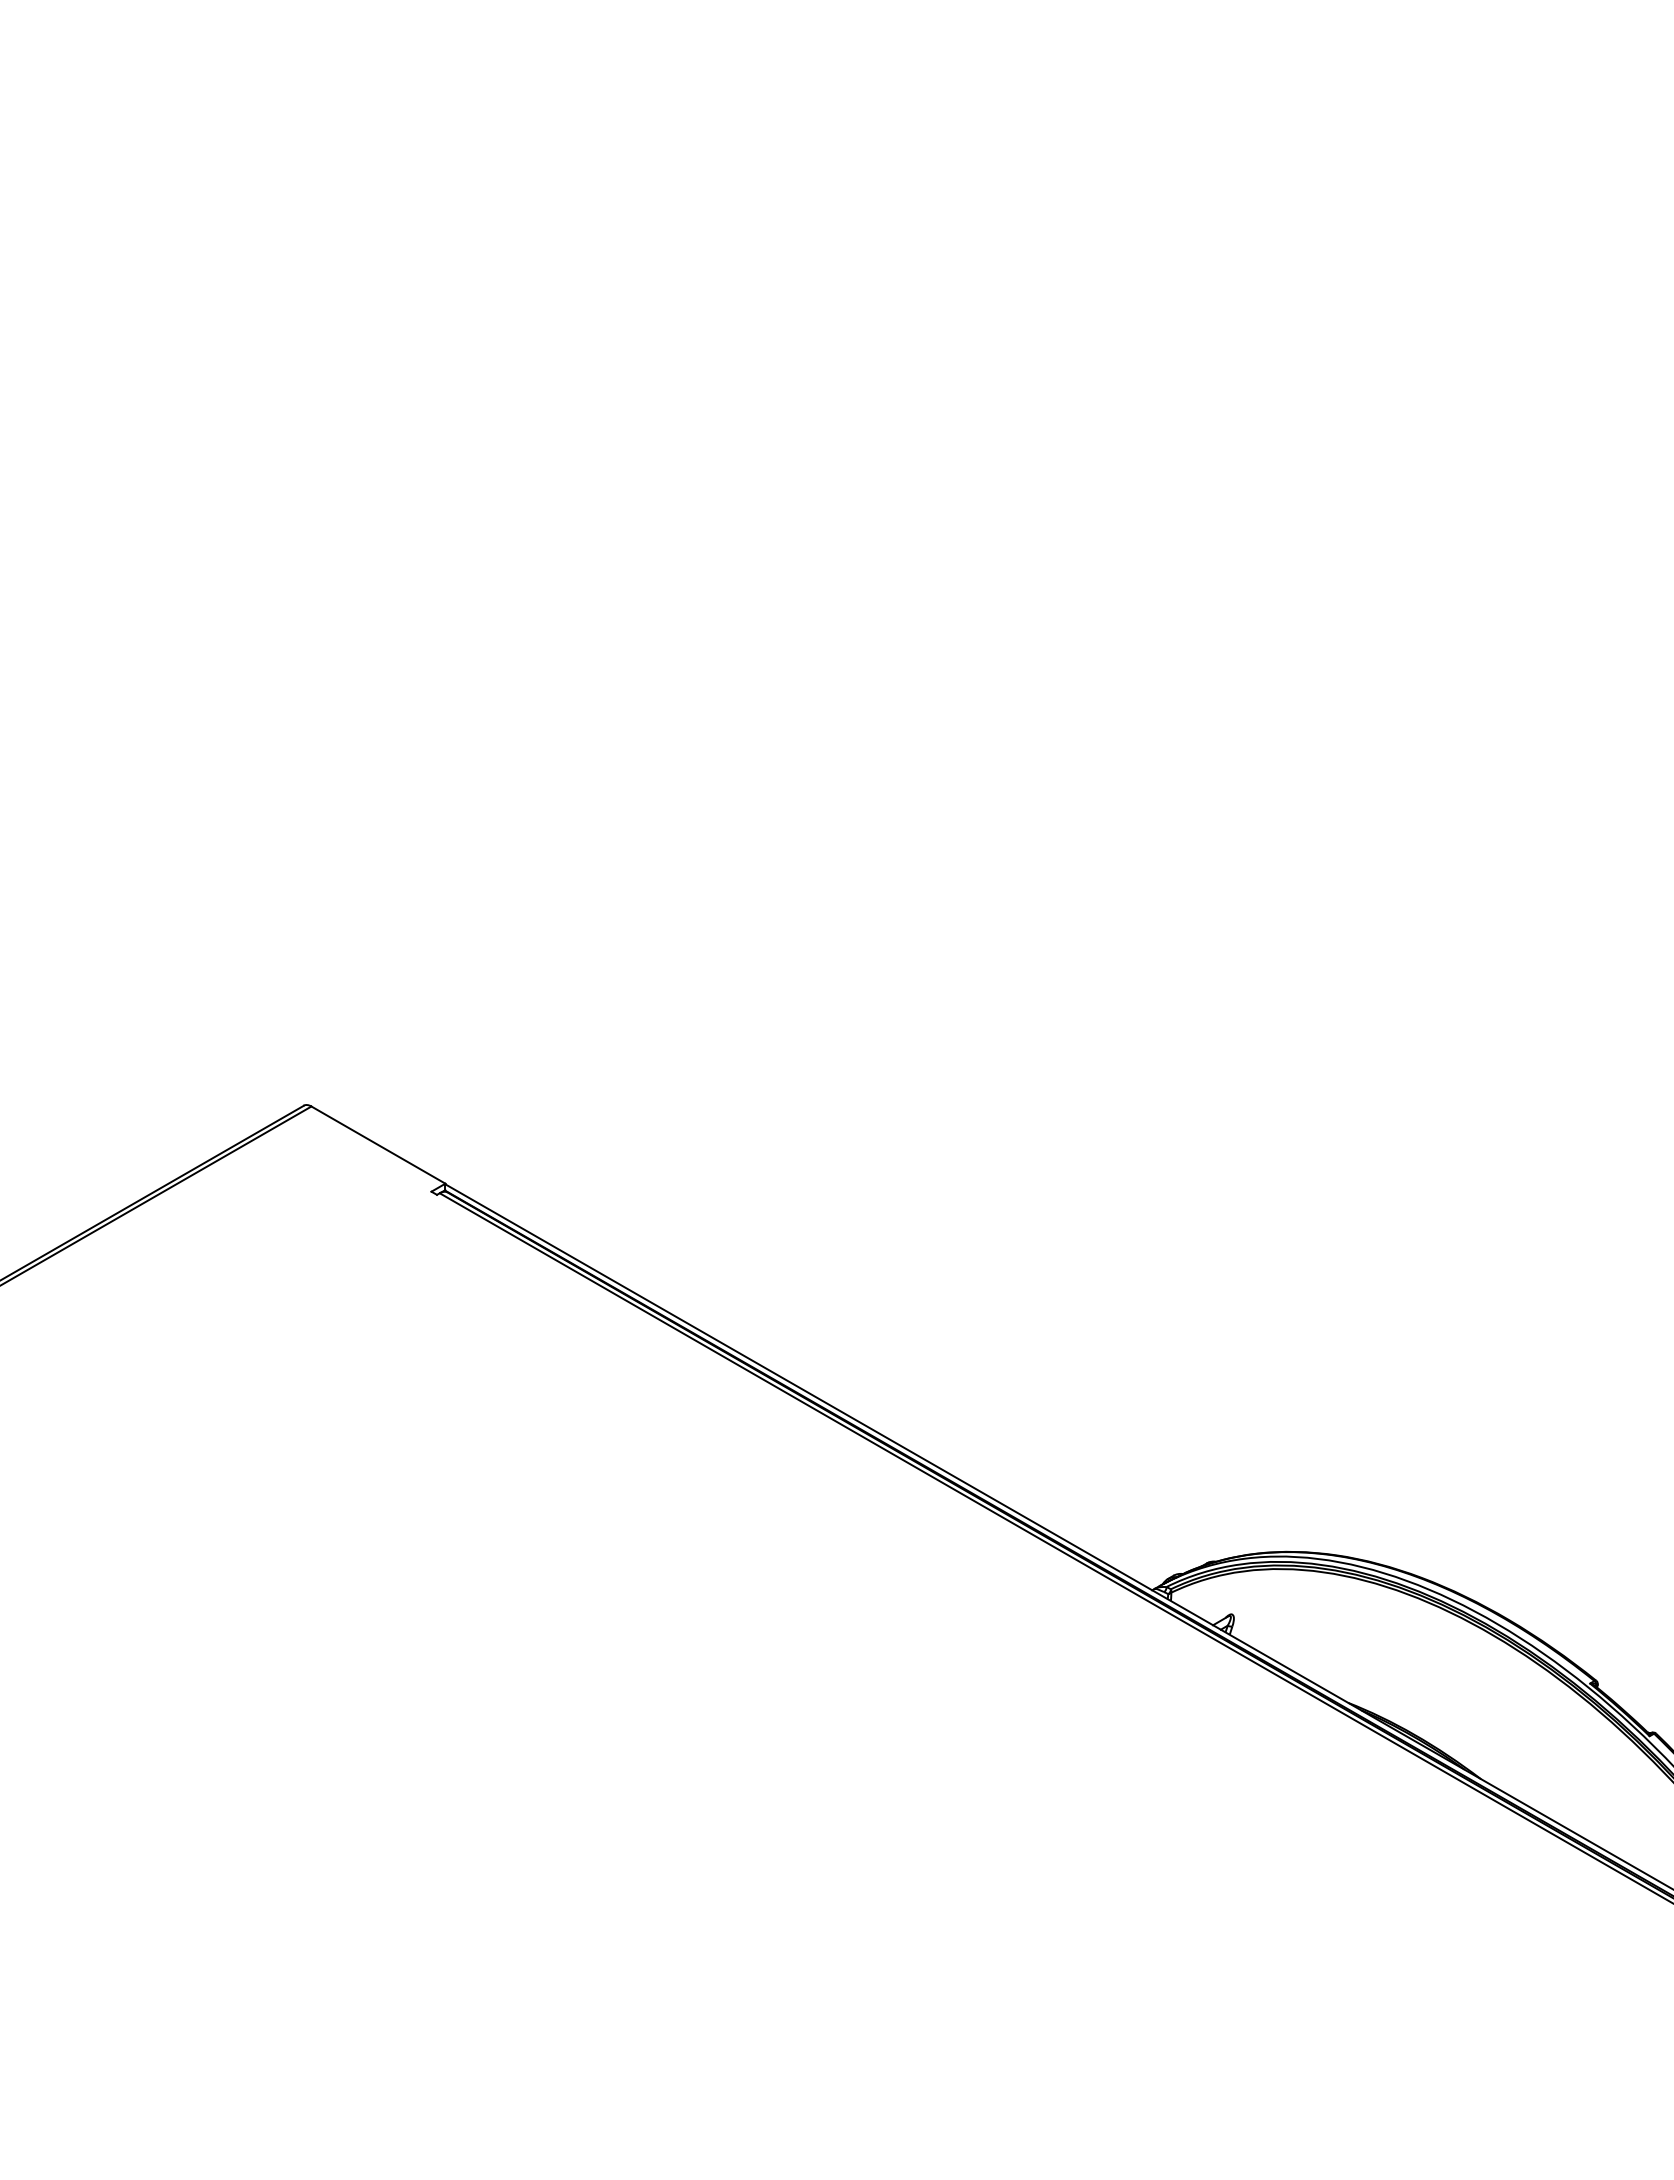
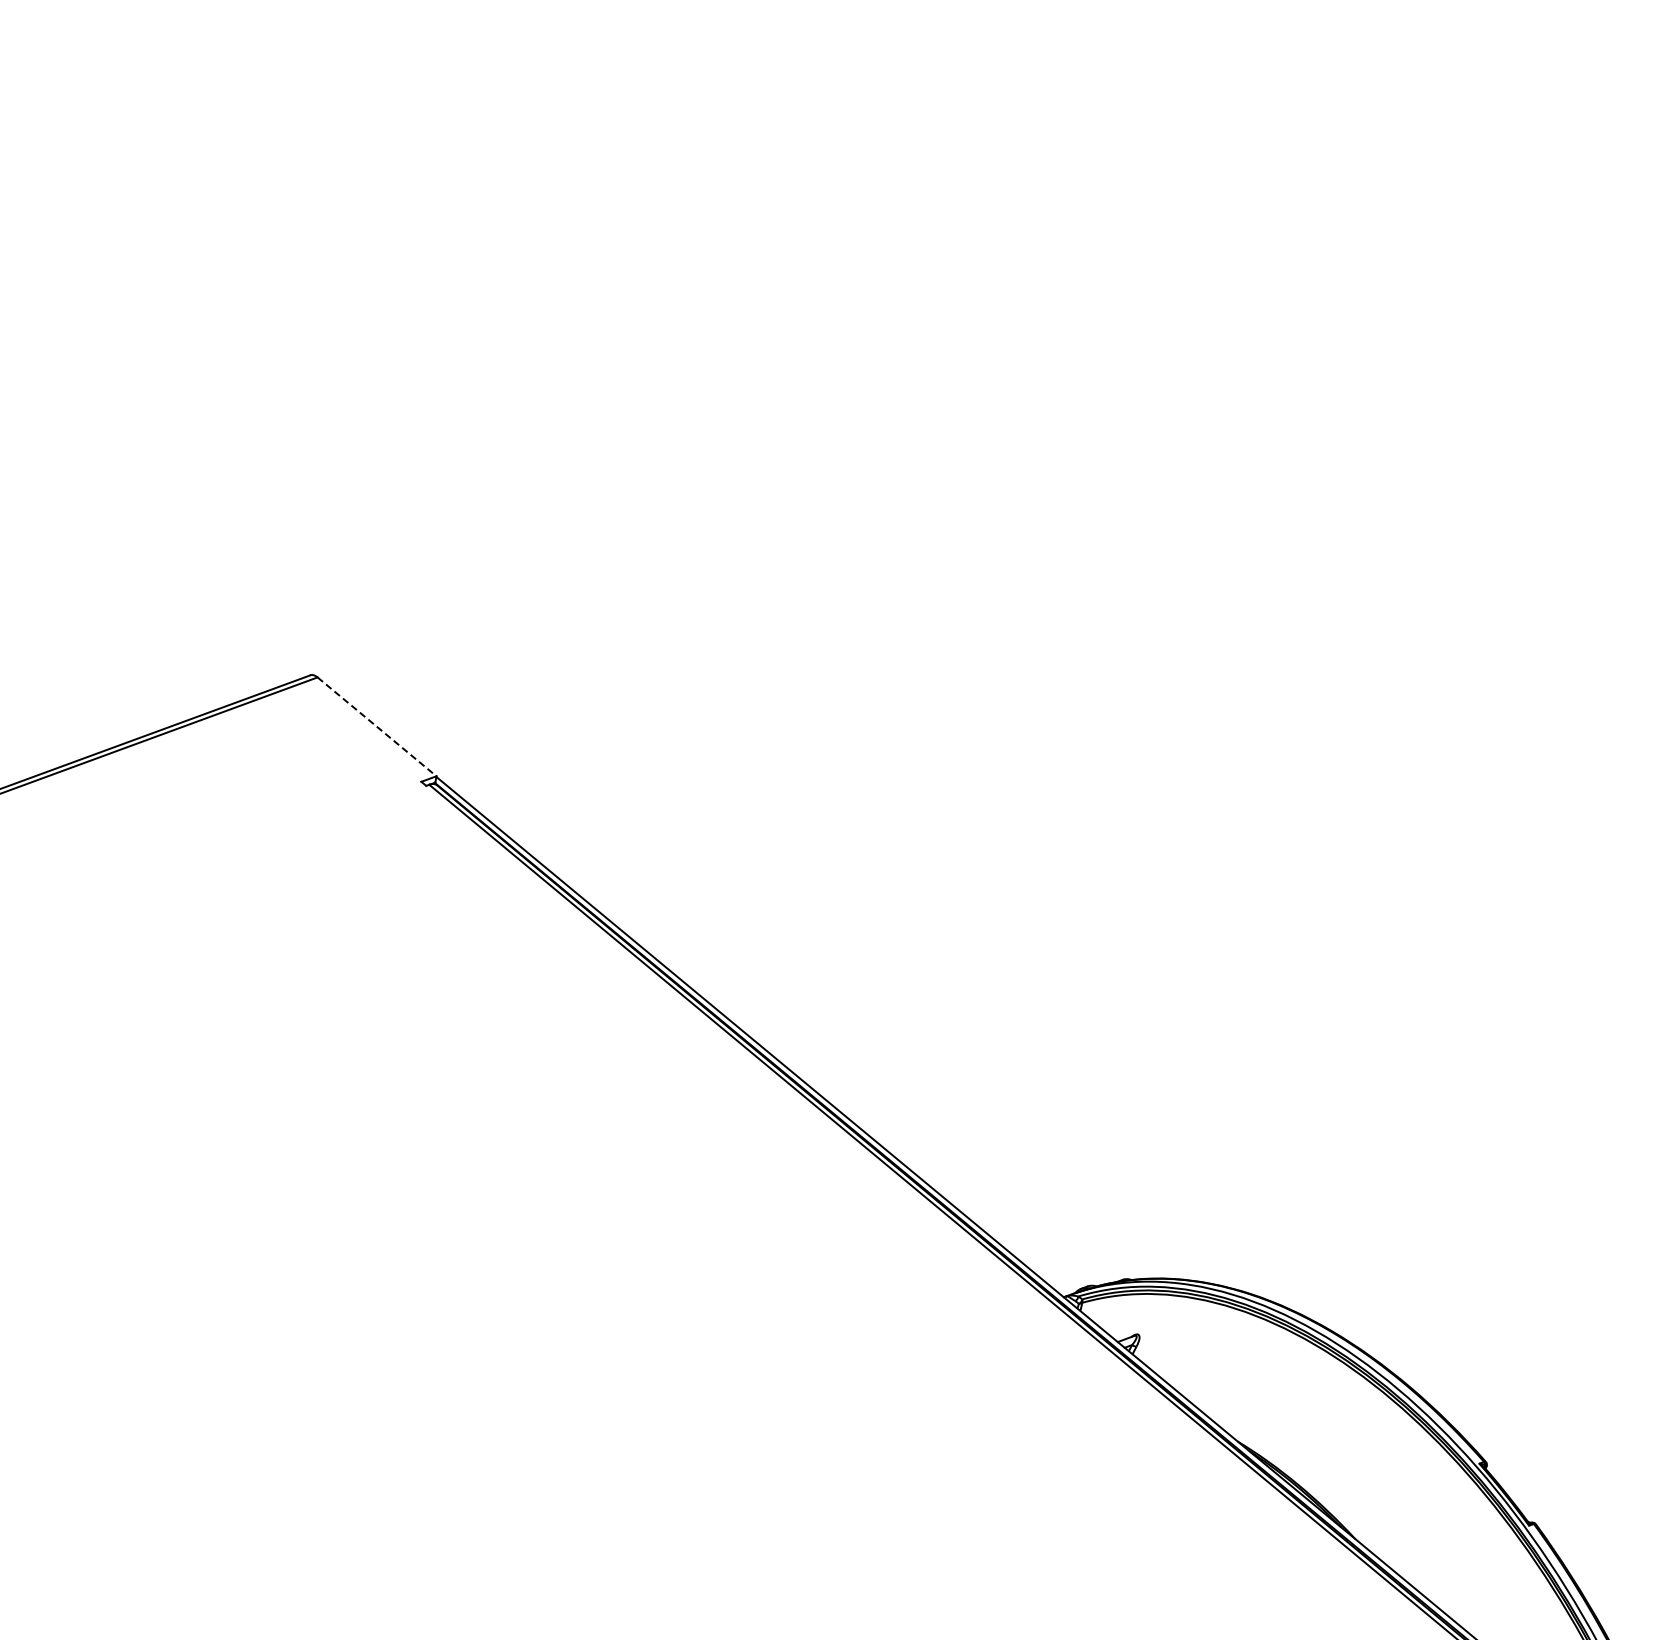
line: (378, 1145) -> (377, 727), solid -> dashed

